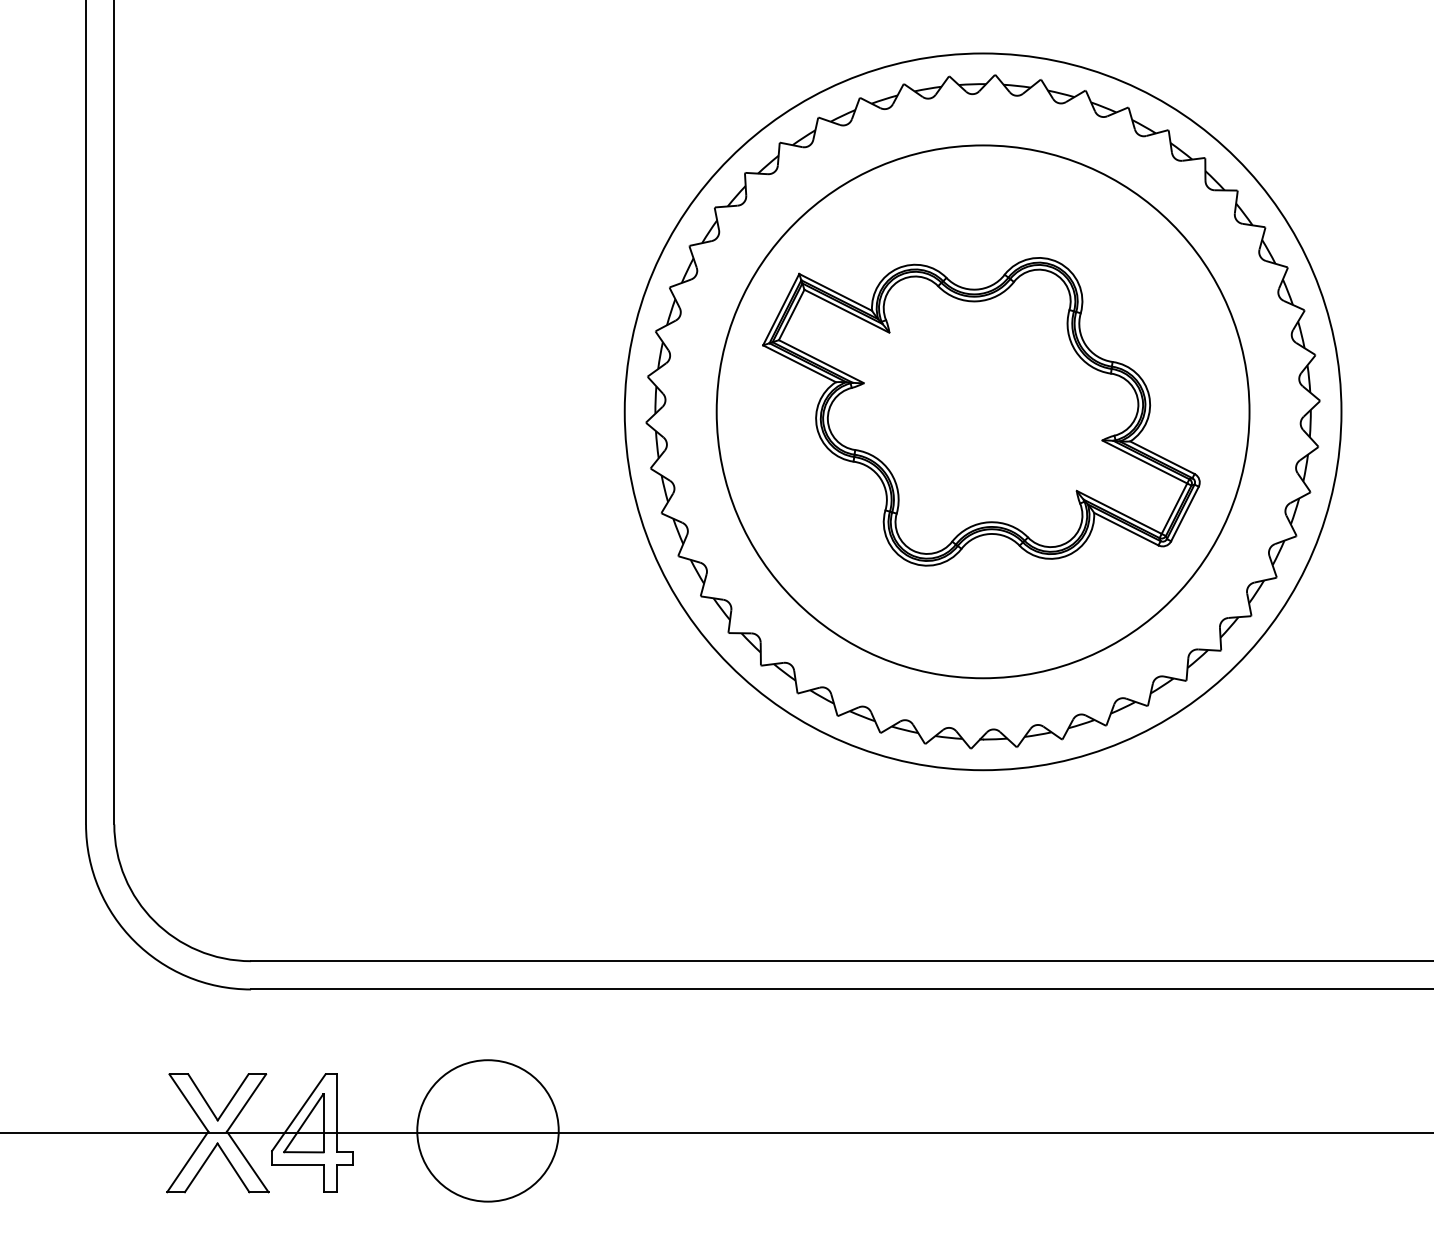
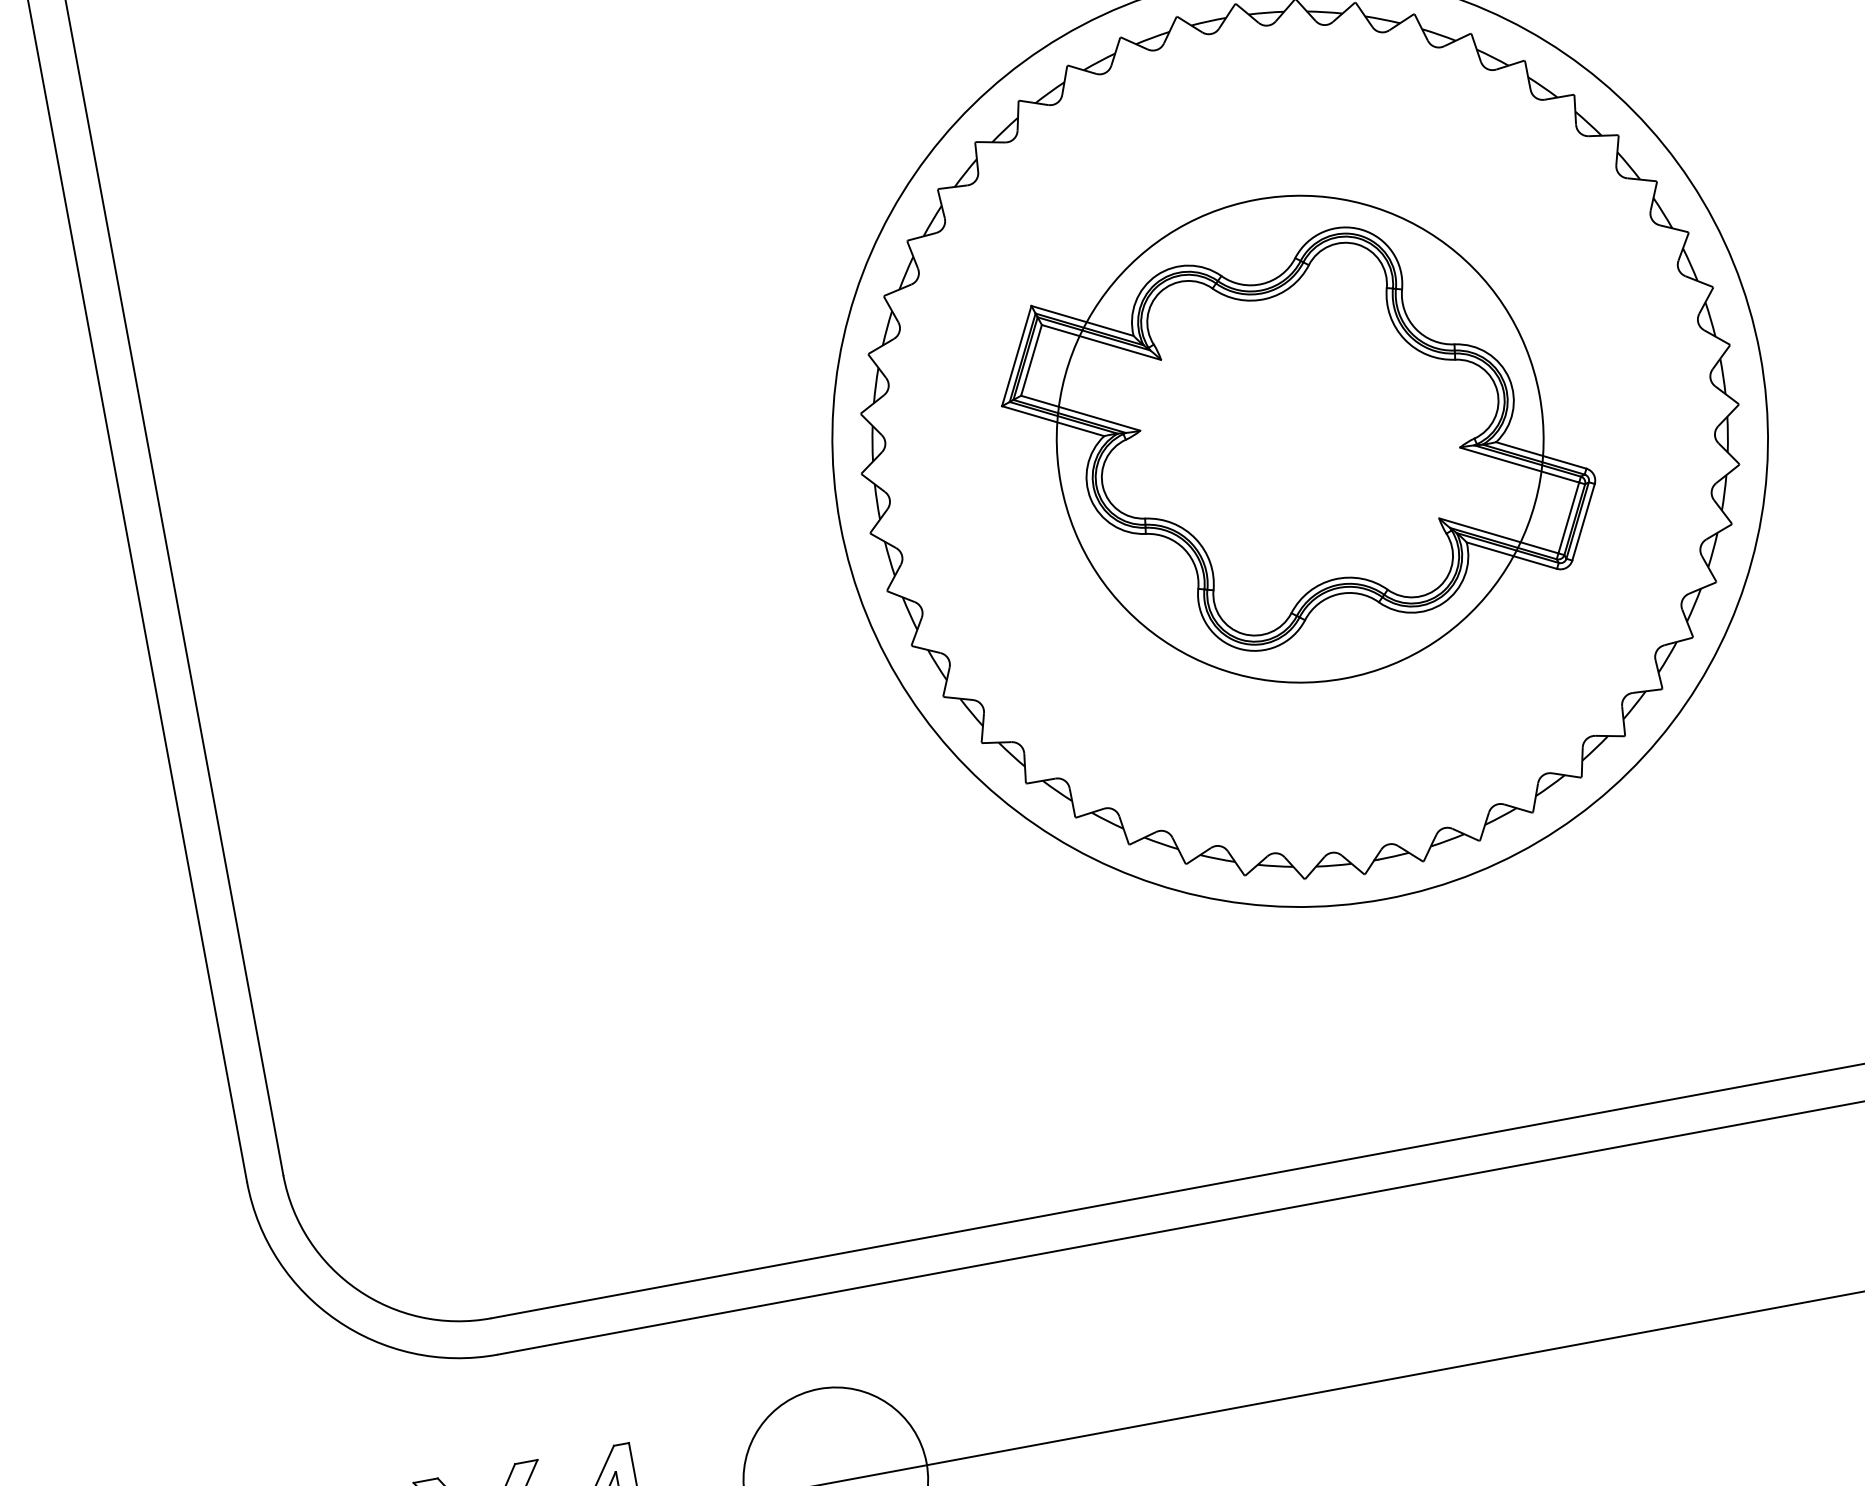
circle: (982, 411) -> (1299, 438), size x0.7

